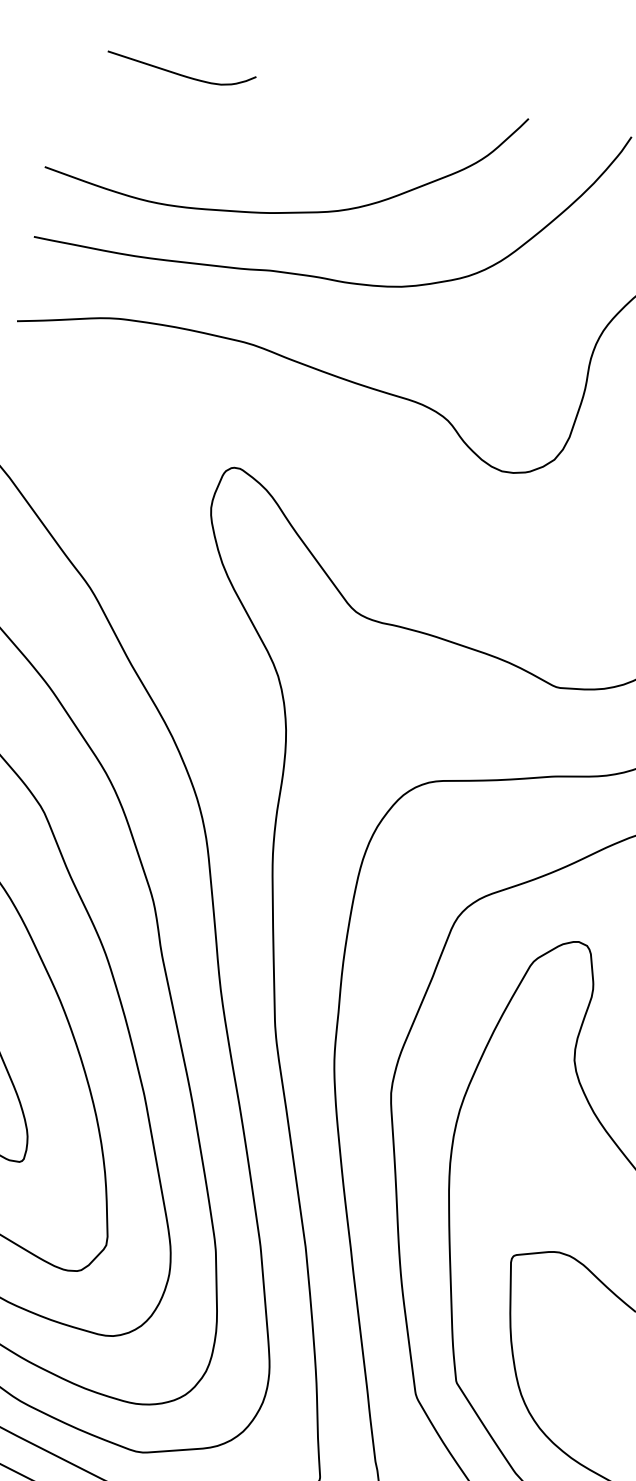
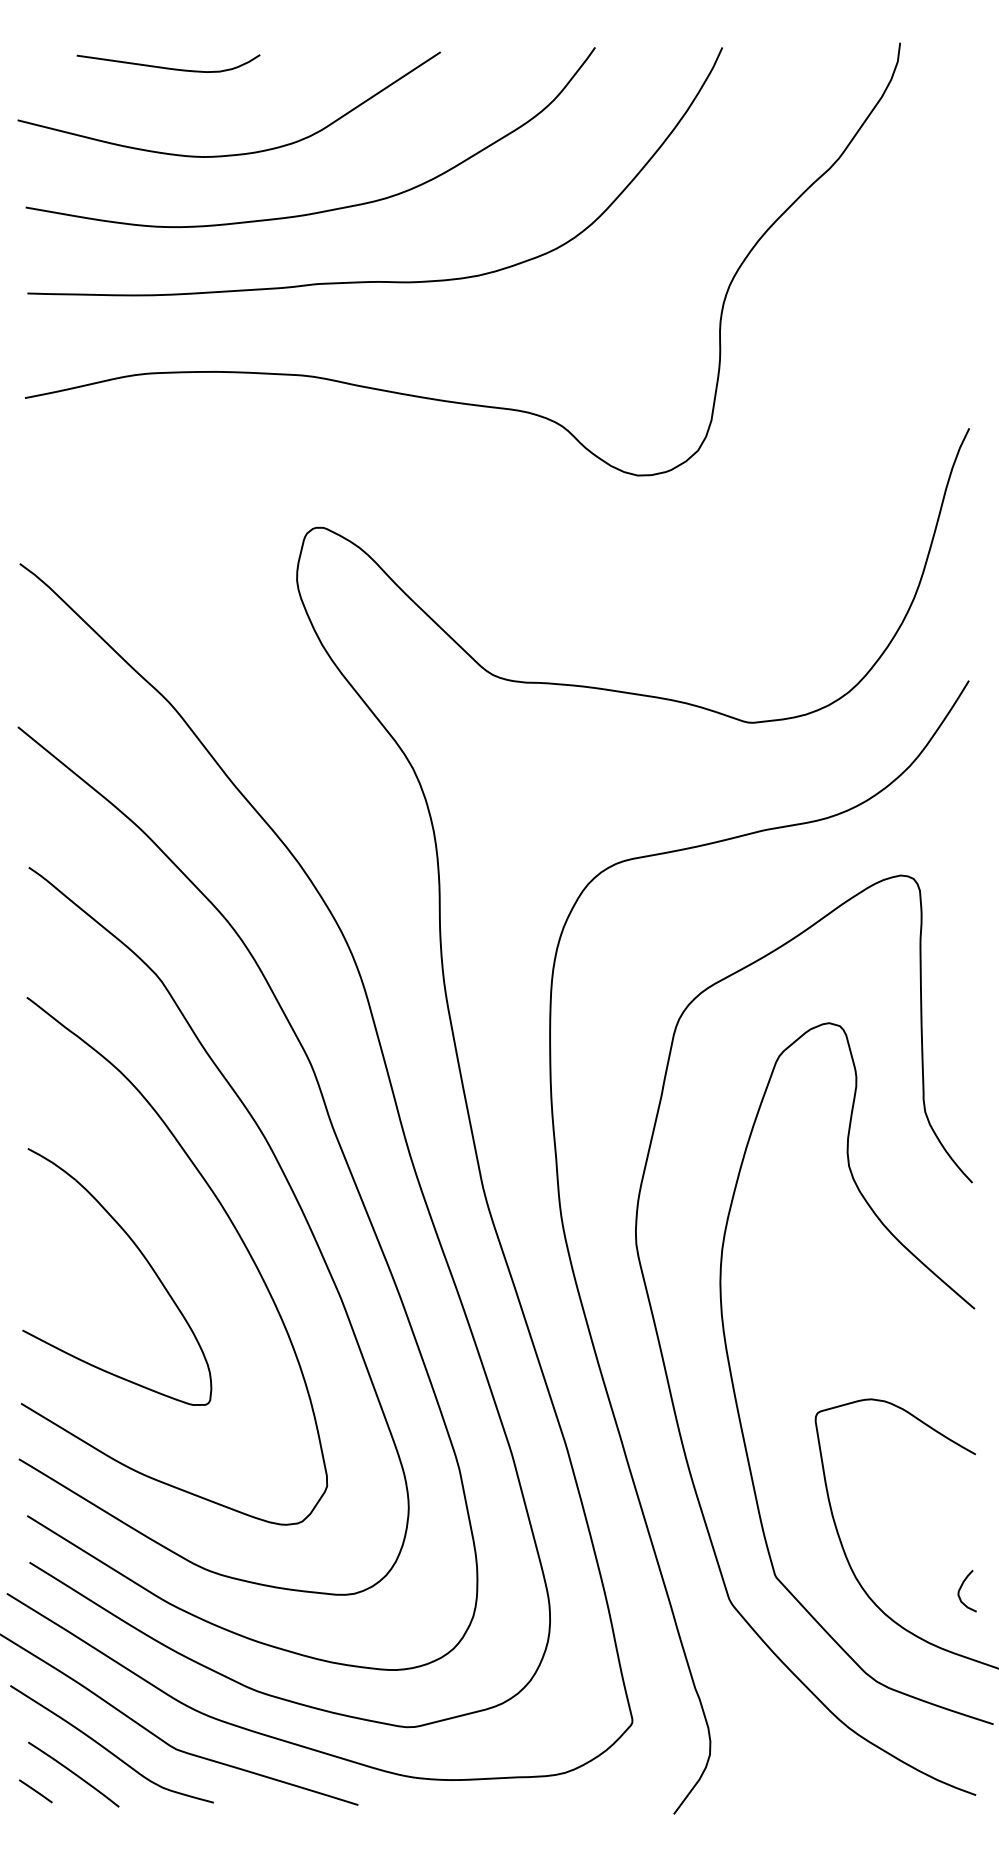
curve: (216, 153) -> (228, 154), added
curve: (605, 1418) -> (961, 1588), added

